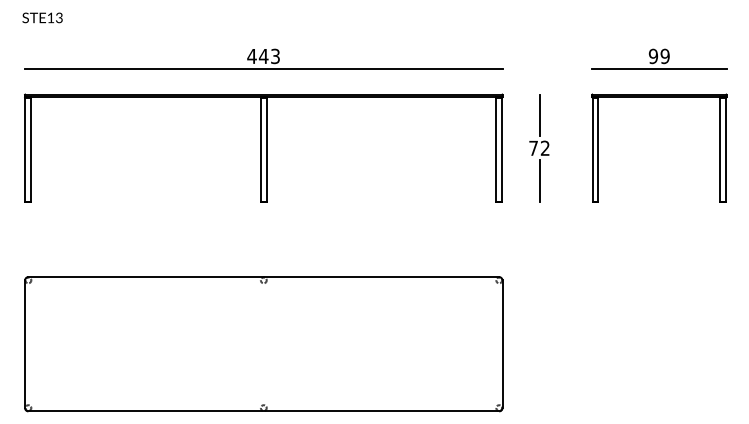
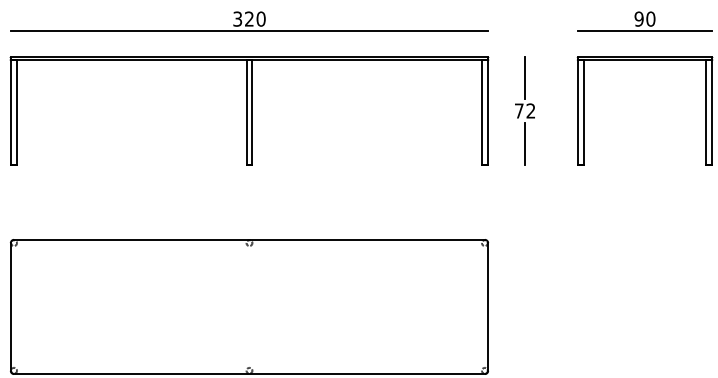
text: (263, 56) -> (249, 19), 443 -> 320
text: (664, 56) -> (650, 19), 99 -> 90

